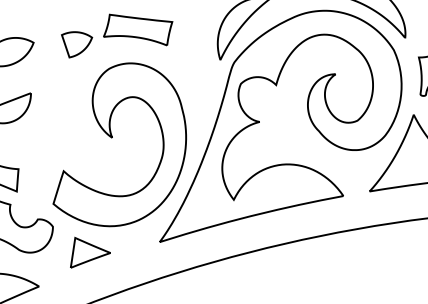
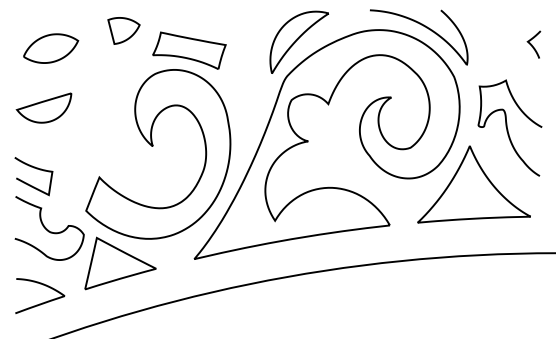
part: (138, 29) -> (189, 50), moved
part: (77, 43) -> (123, 30), moved
part: (89, 251) -> (120, 263), size x1.67

